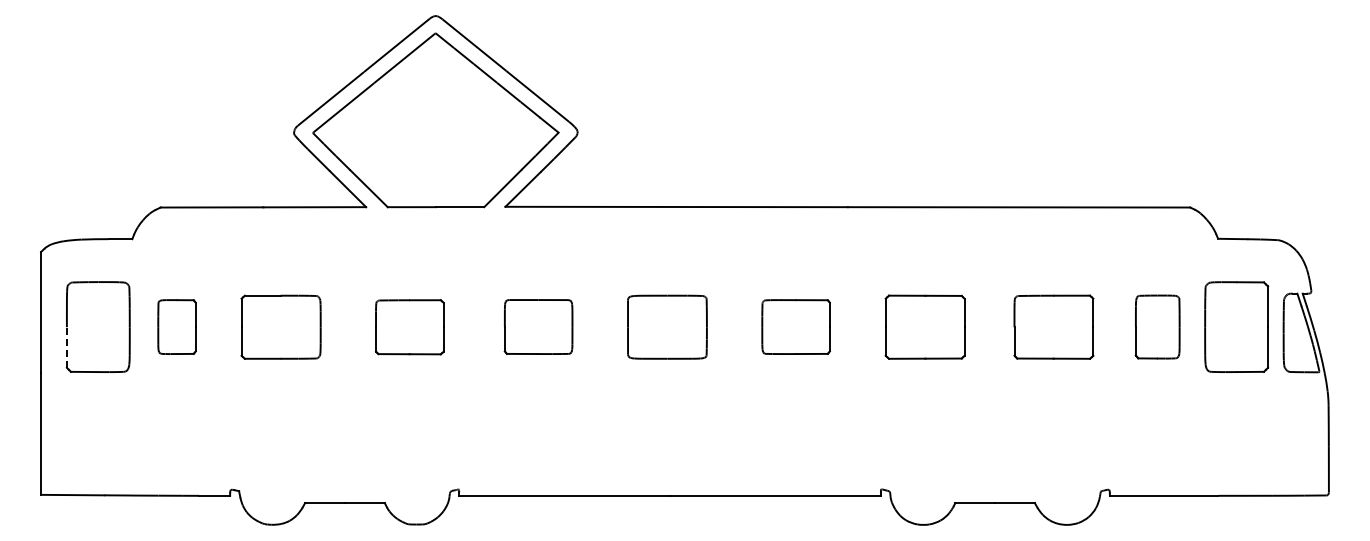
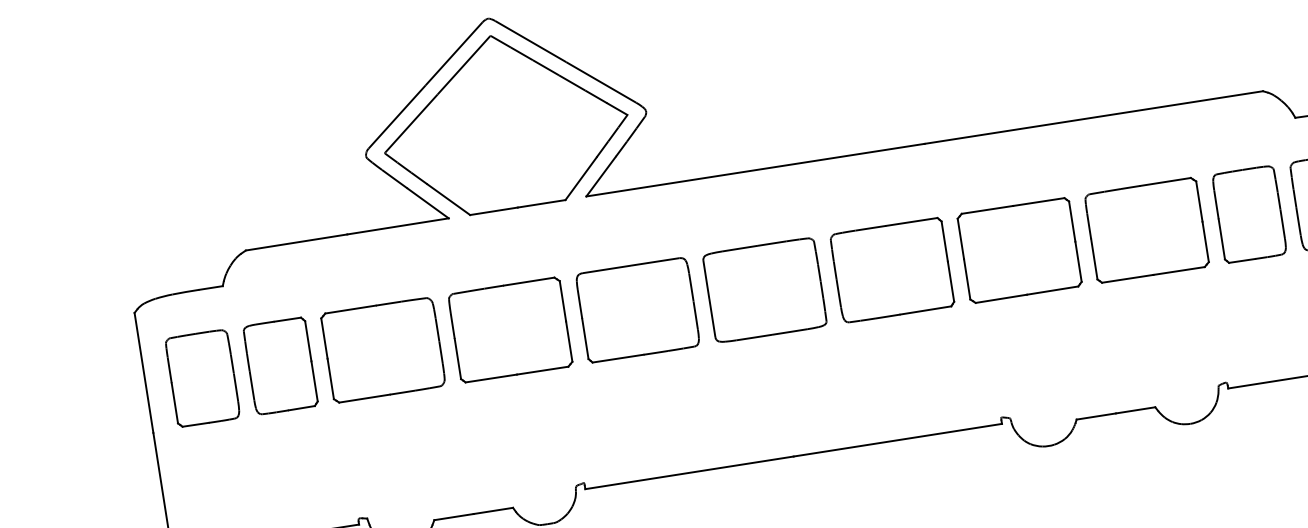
part: (176, 326) -> (279, 365), size x1.67
part: (538, 326) -> (637, 309), size x1.67
part: (795, 326) -> (891, 269), size x1.67
part: (1157, 326) -> (1249, 213), size x1.43
part: (280, 327) -> (382, 350), size x1.43
part: (409, 327) -> (510, 330), size x1.67
part: (667, 327) -> (765, 290), size x1.43
part: (924, 327) -> (1019, 250), size x1.43
part: (1053, 327) -> (1146, 230), size x1.43
line: (66, 347) -> (174, 403), dashed -> solid

